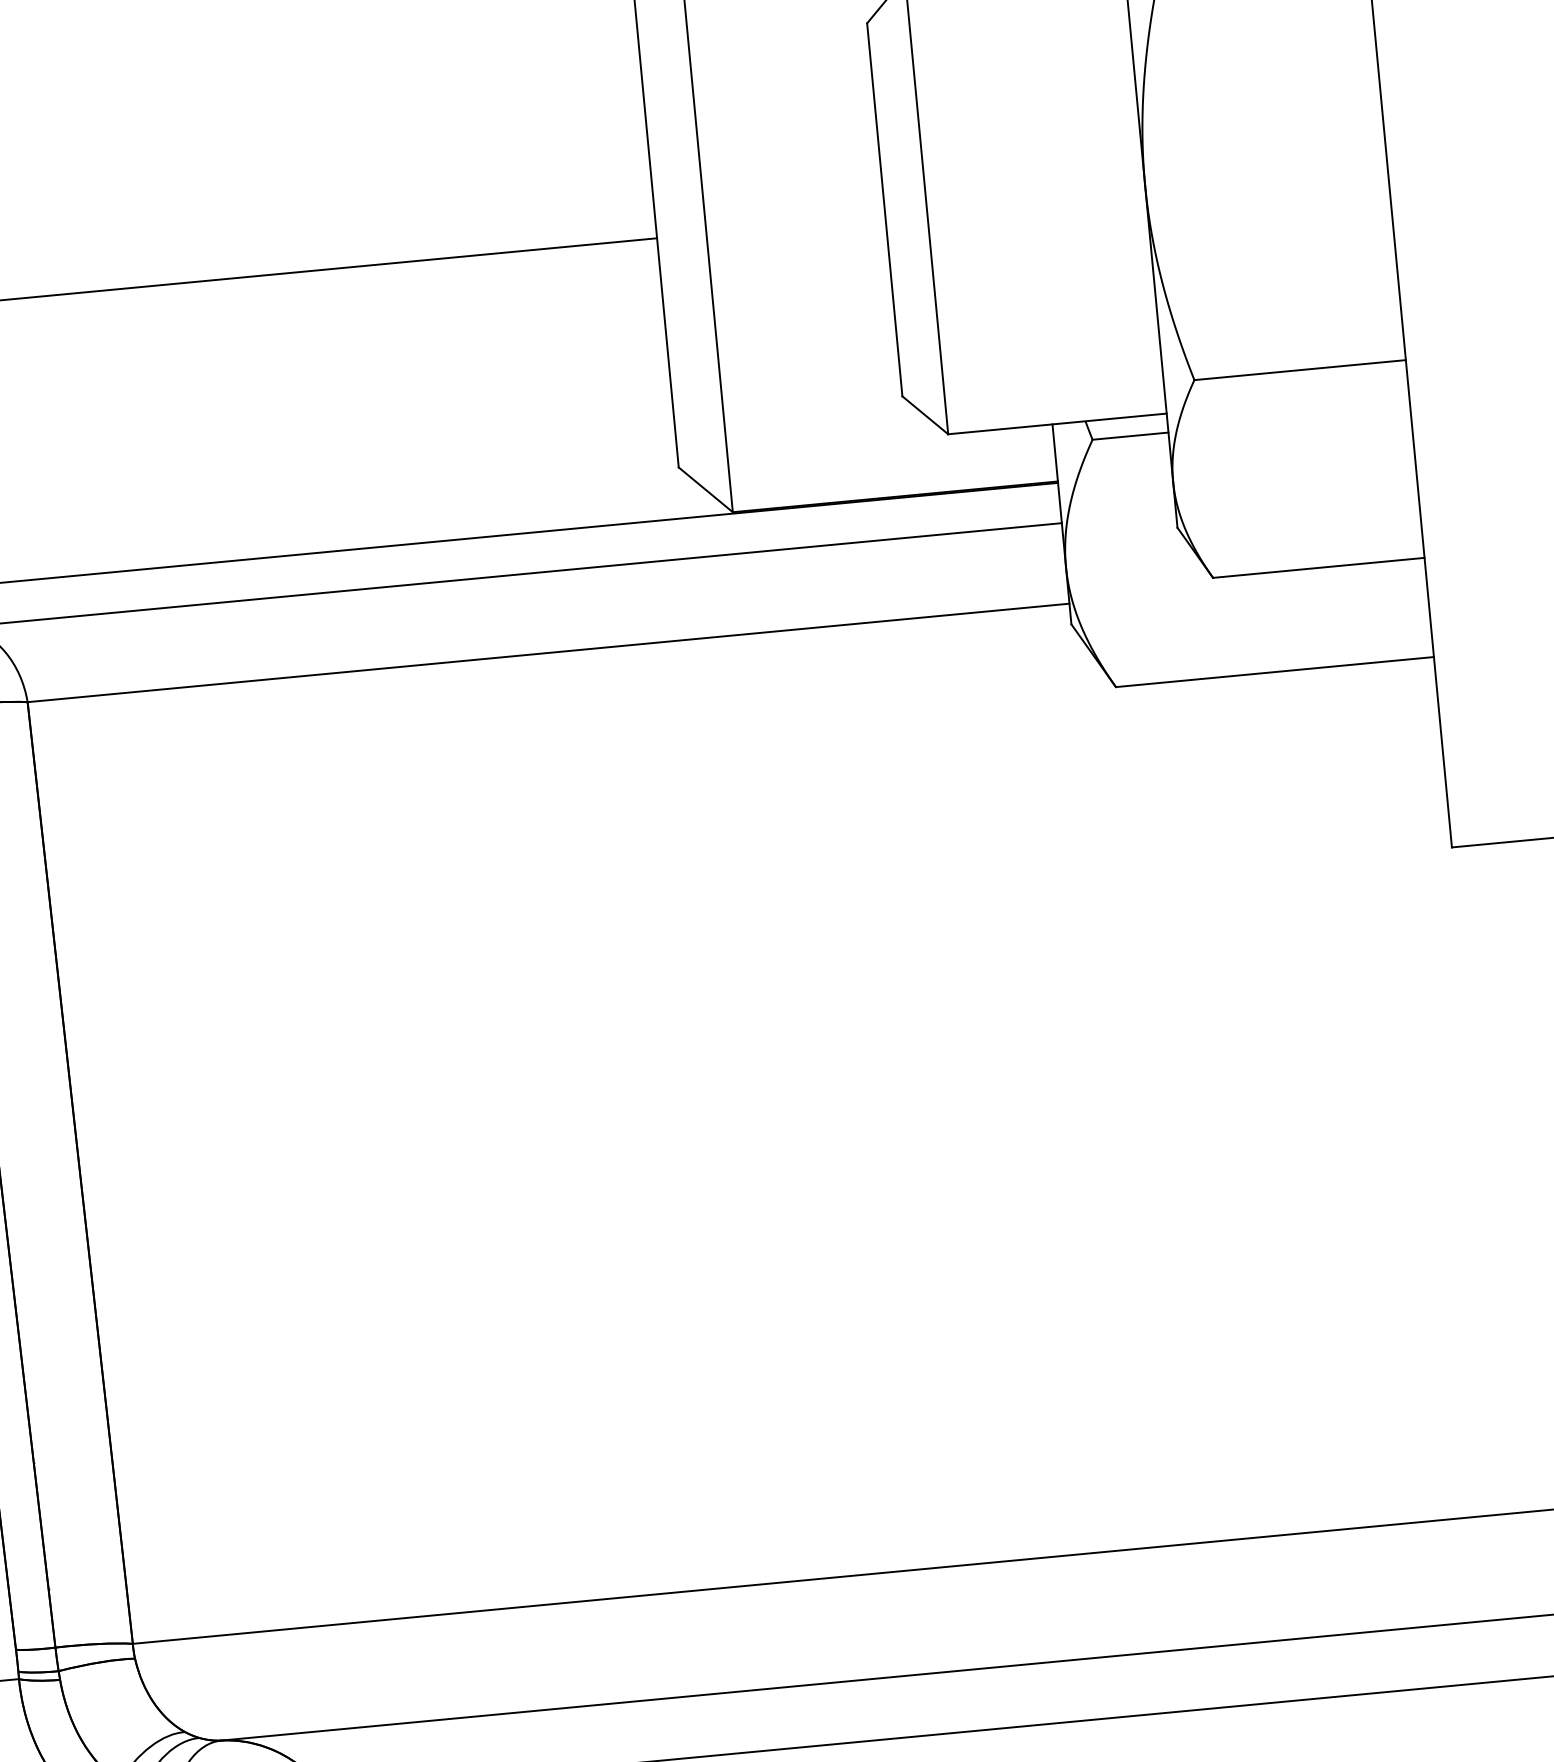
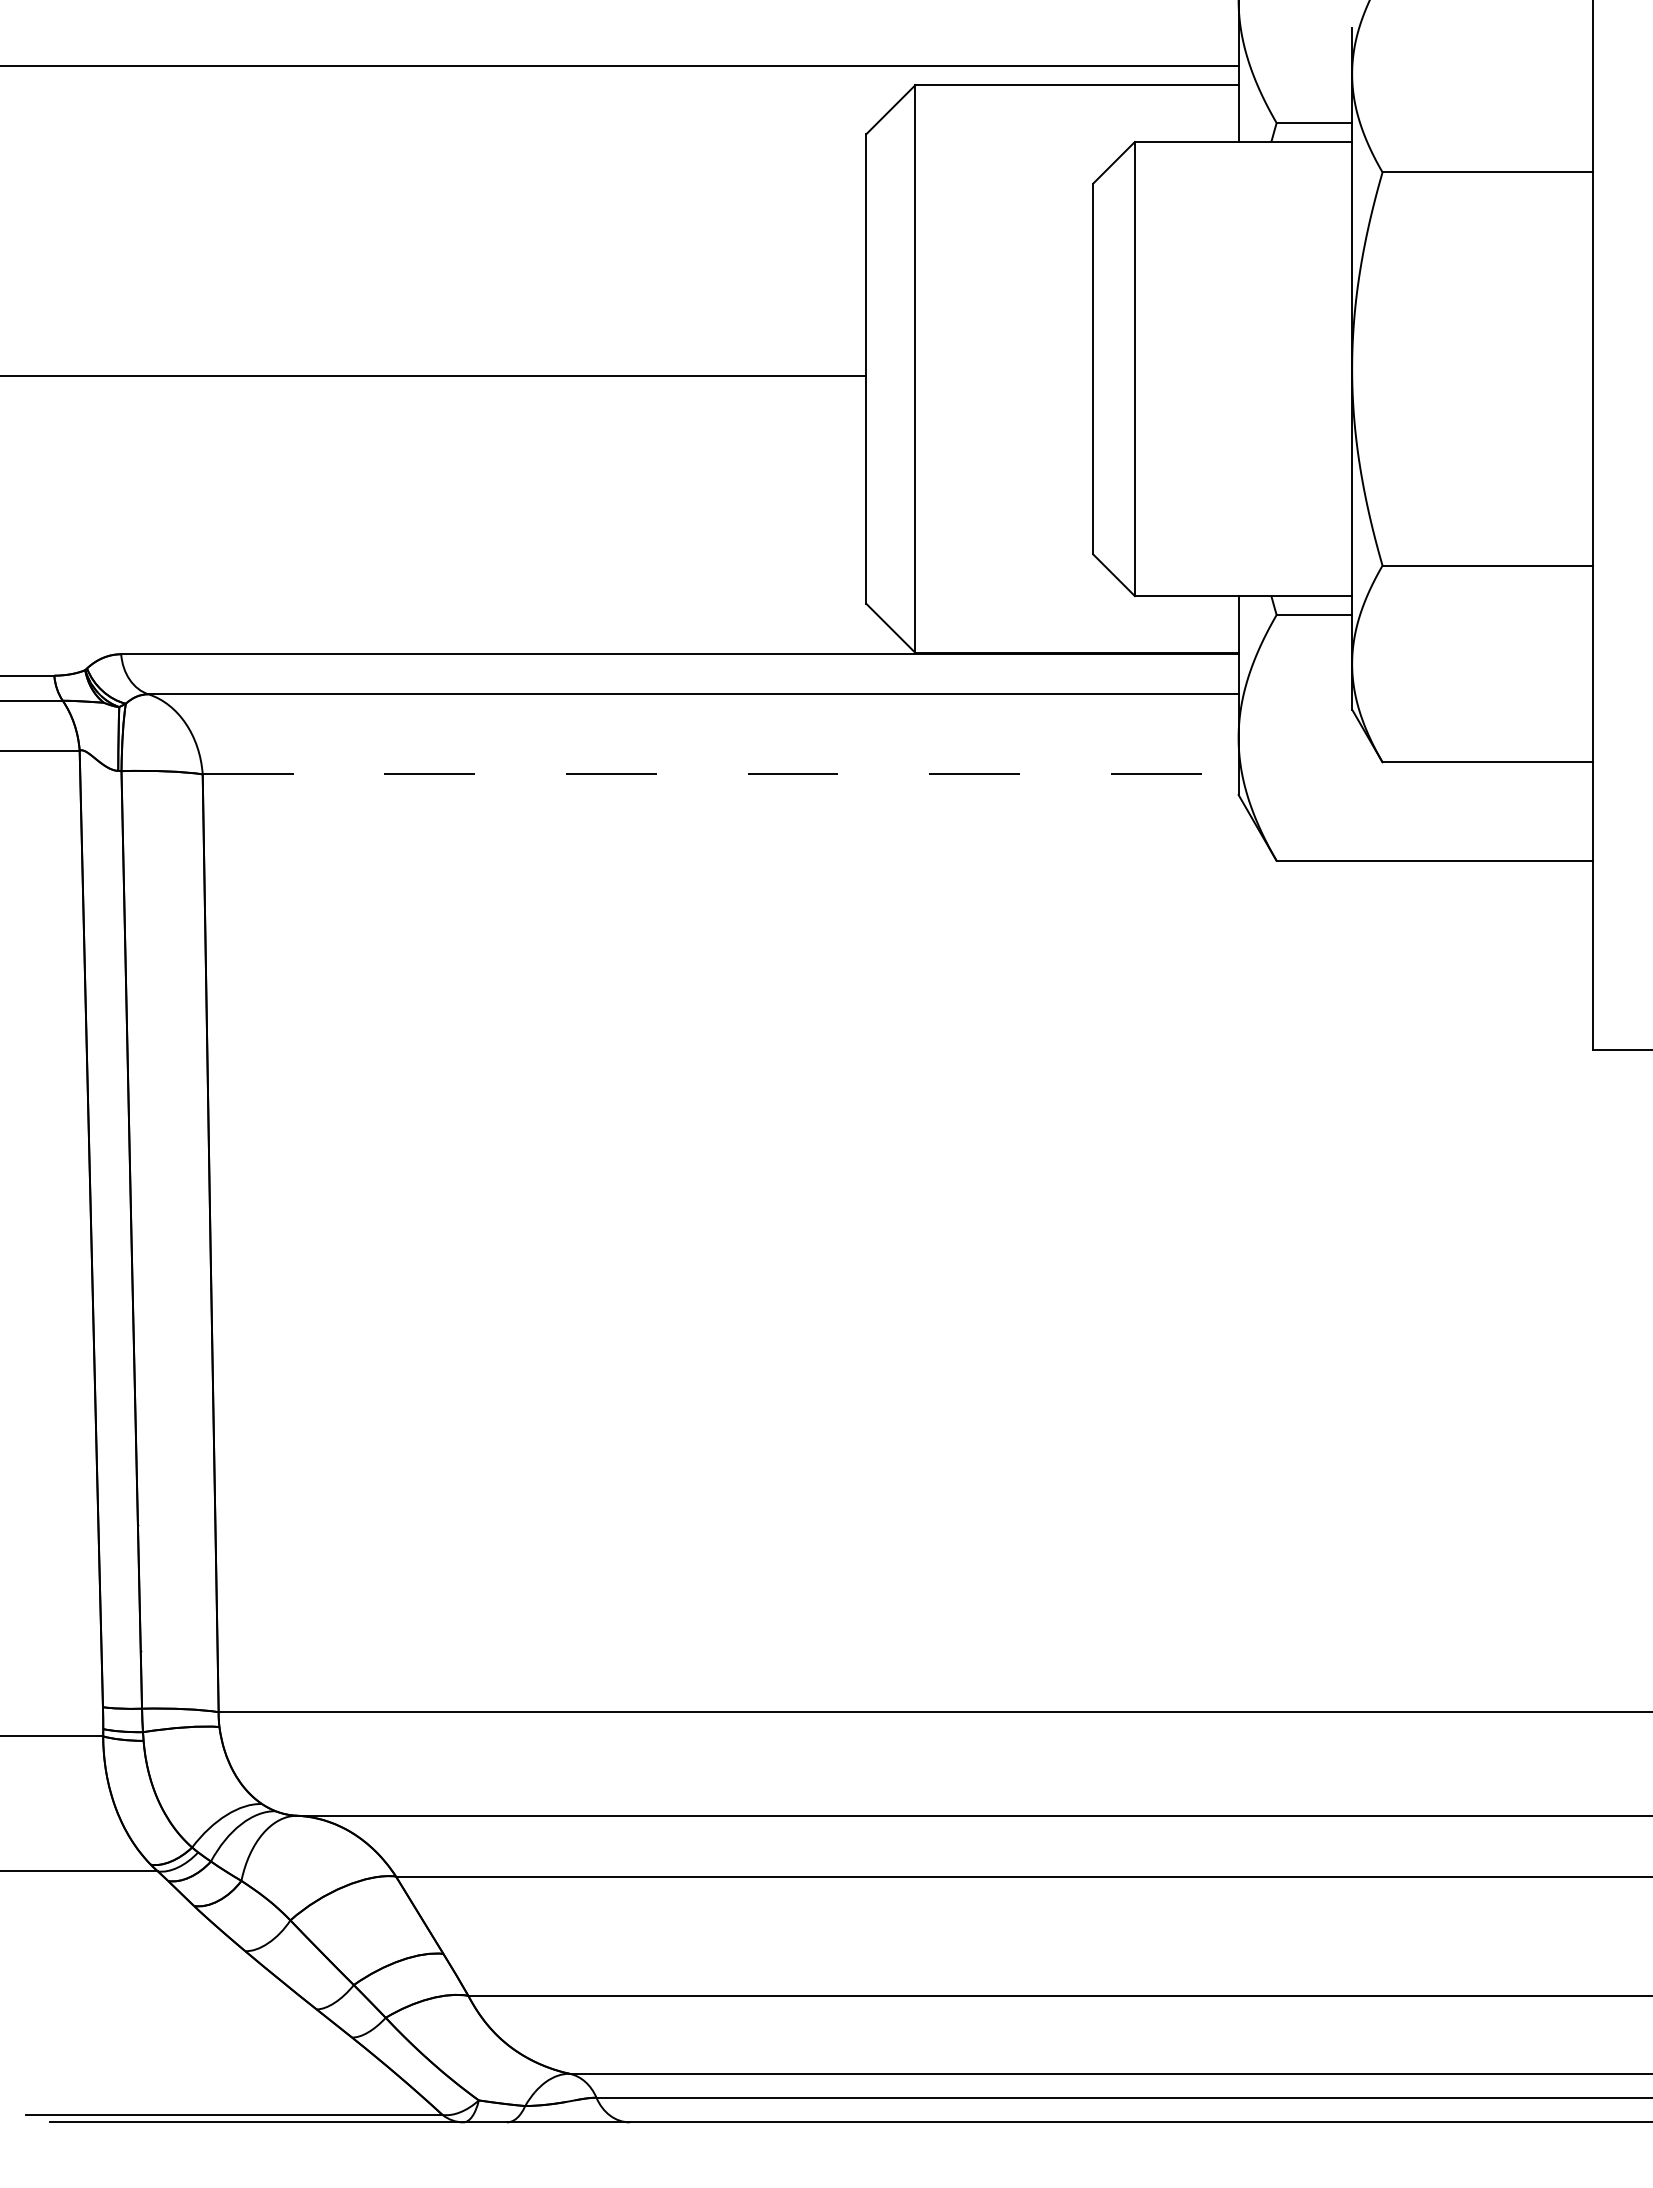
line: (548, 653) -> (720, 774), solid -> dashed

